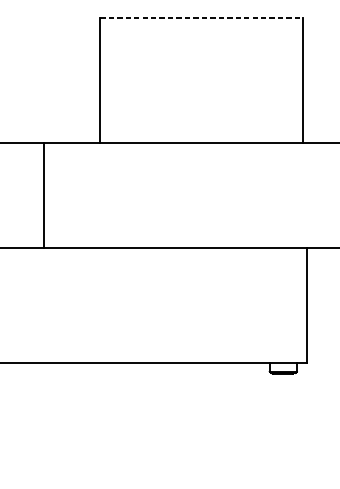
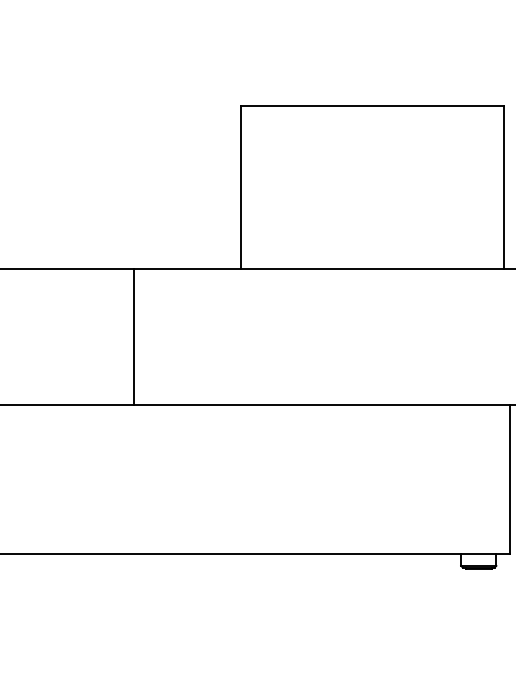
line: (201, 17) -> (372, 105), dashed -> solid
line: (43, 195) -> (134, 336), moved

